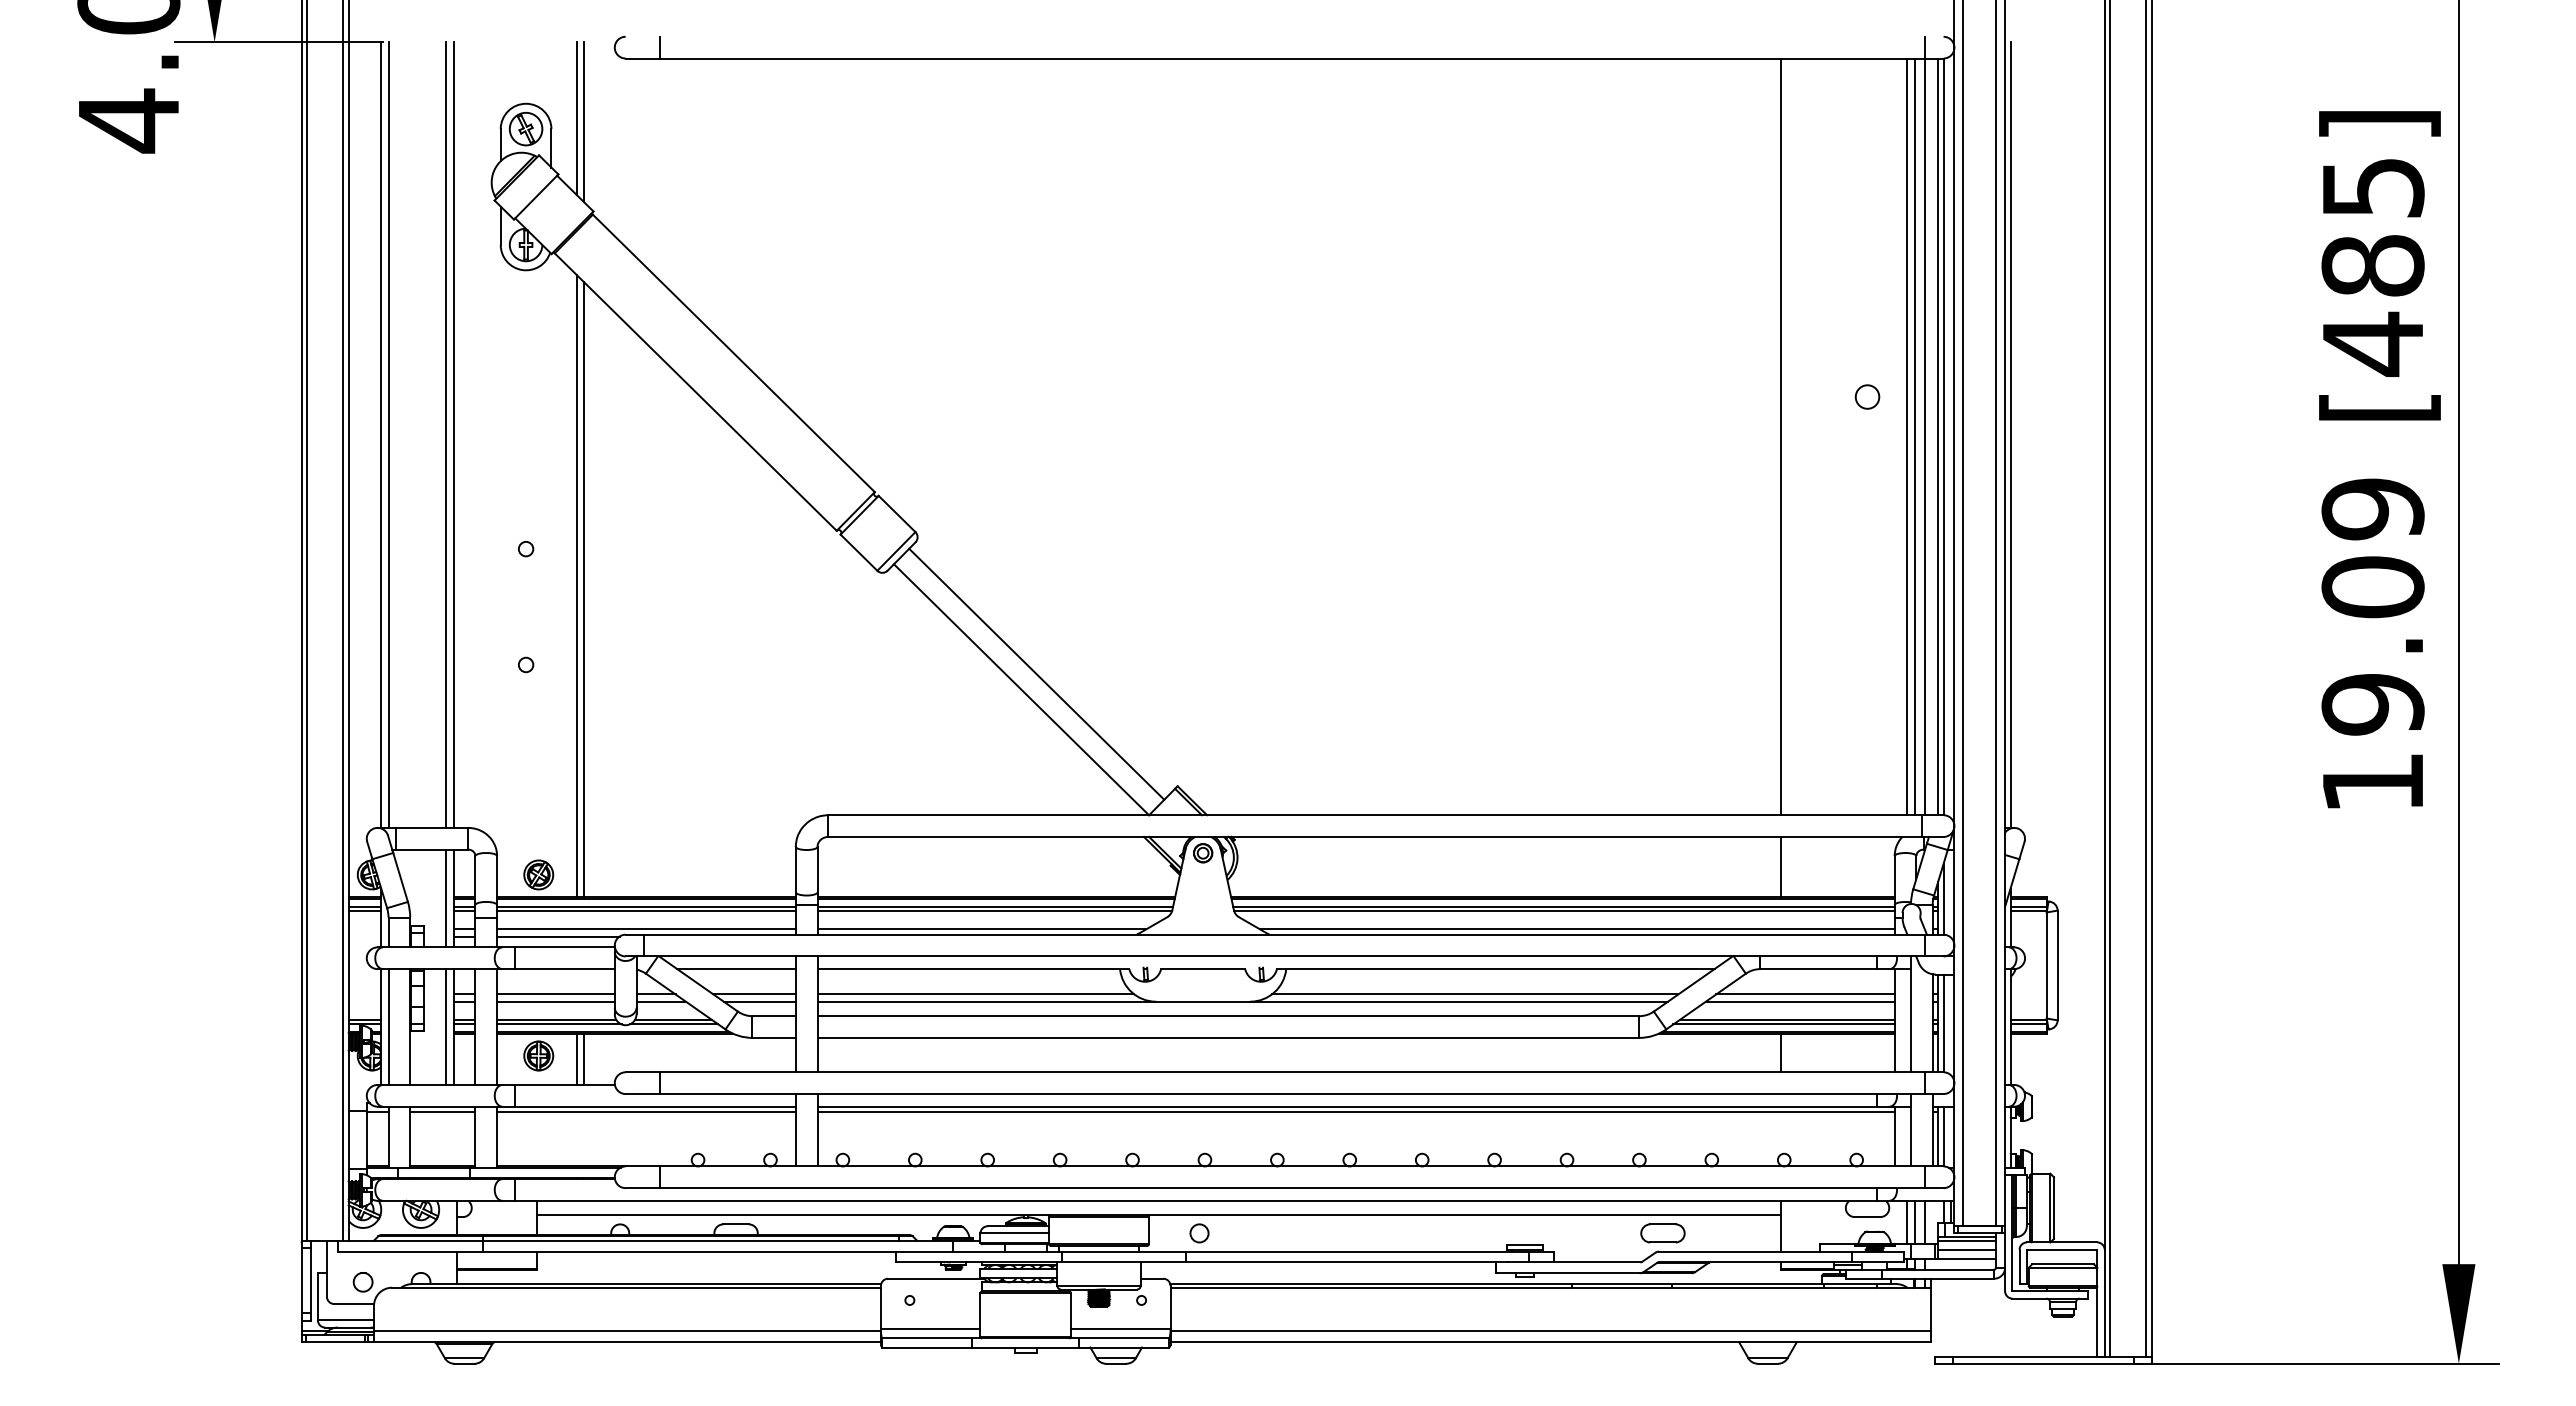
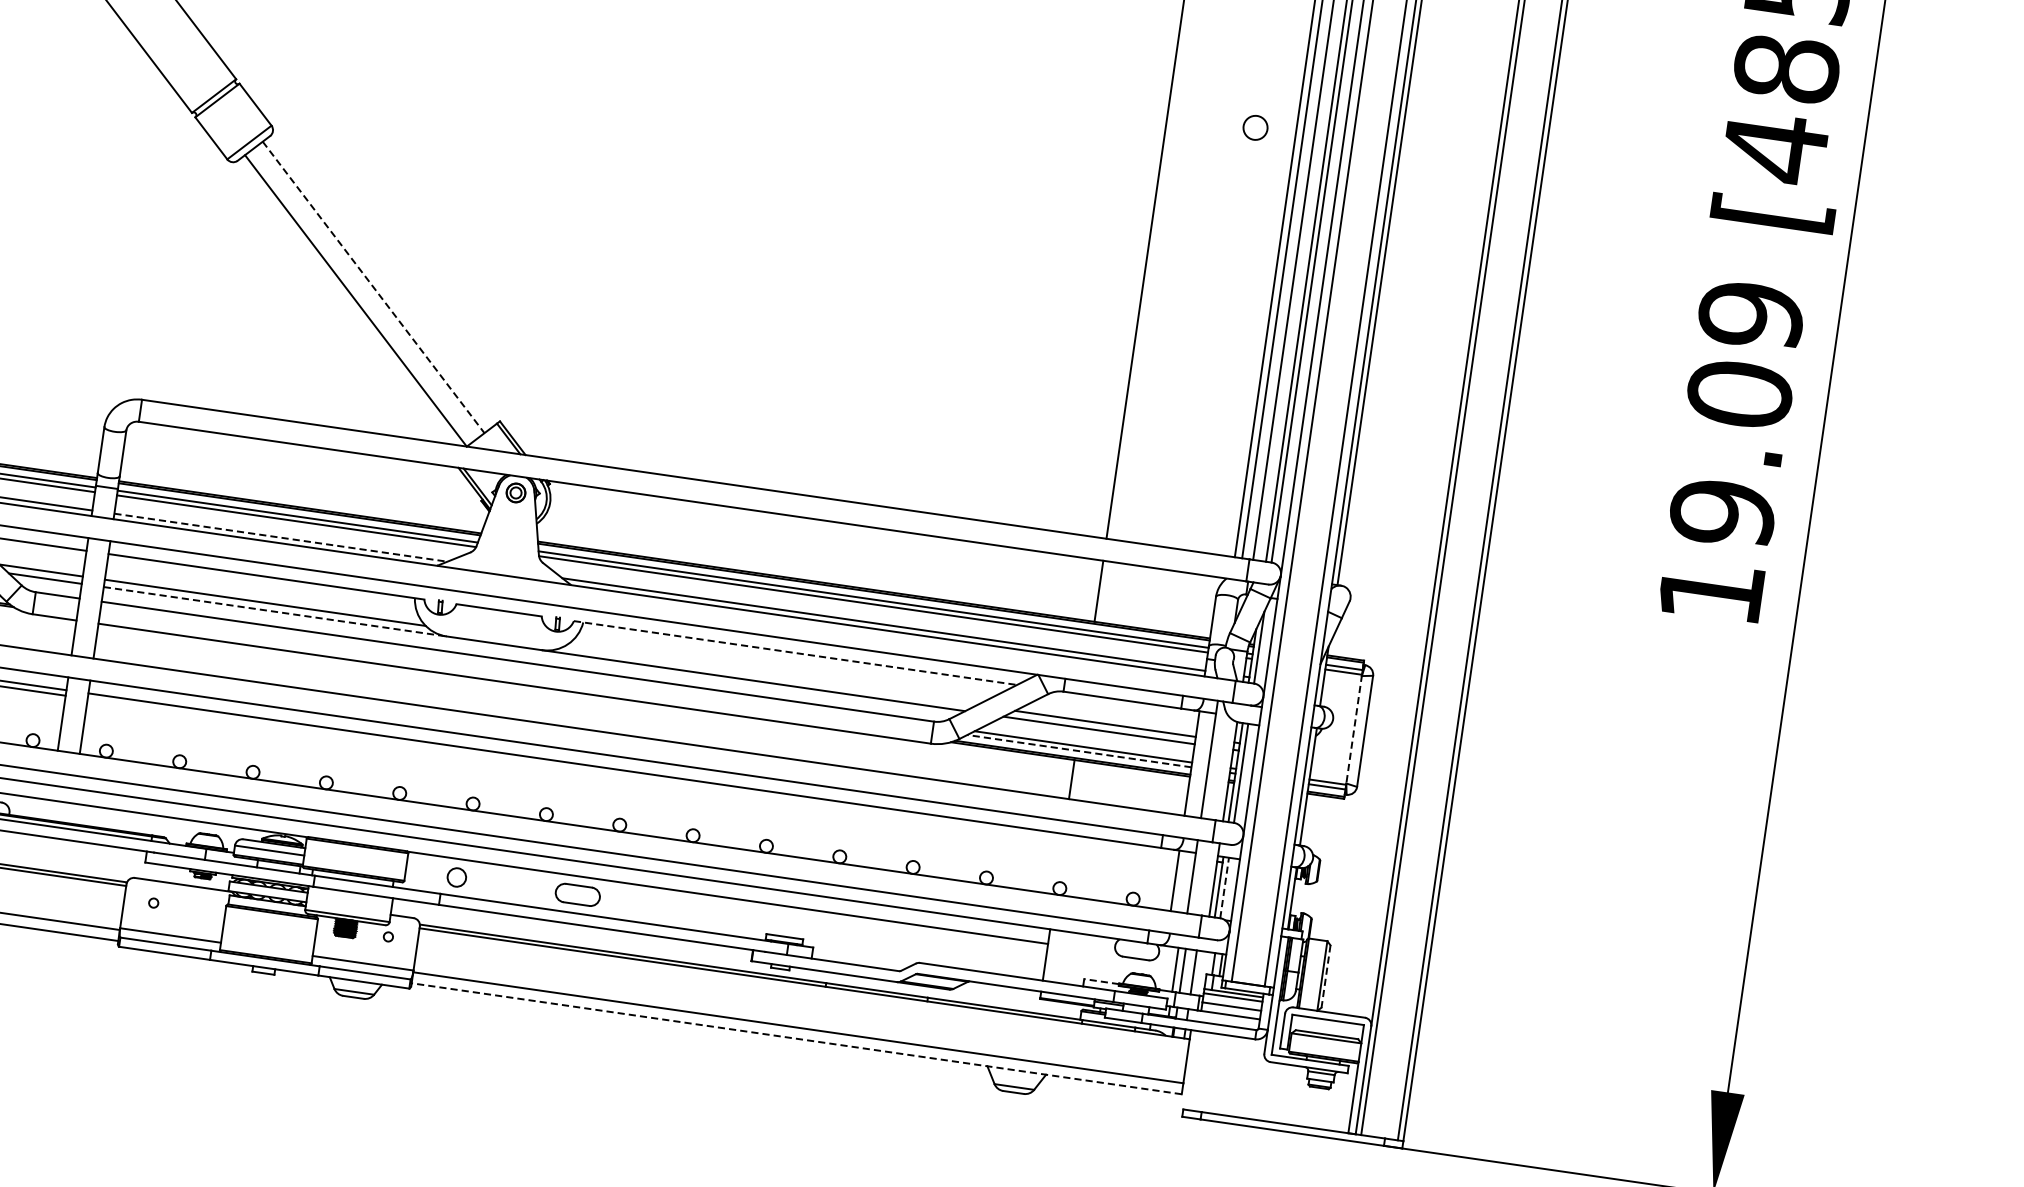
line: (1036, 674) -> (373, 287), solid -> dashed
line: (982, 929) -> (281, 538), solid -> dashed
line: (2046, 965) -> (1353, 729), solid -> dashed
line: (1495, 969) -> (795, 653), solid -> dashed
line: (1474, 994) -> (770, 675), removed
line: (987, 1001) -> (275, 611), solid -> dashed
line: (1784, 1024) -> (1079, 751), solid -> dashed
line: (1355, 1112) -> (632, 777), removed
line: (1943, 1136) -> (1224, 887), solid -> dashed
line: (2054, 1208) -> (1326, 977), solid -> dashed
part: (1662, 1233) -> (577, 894), moved
line: (1837, 1244) -> (1101, 981), solid -> dashed
line: (1550, 1342) -> (796, 1039), solid -> dashed

